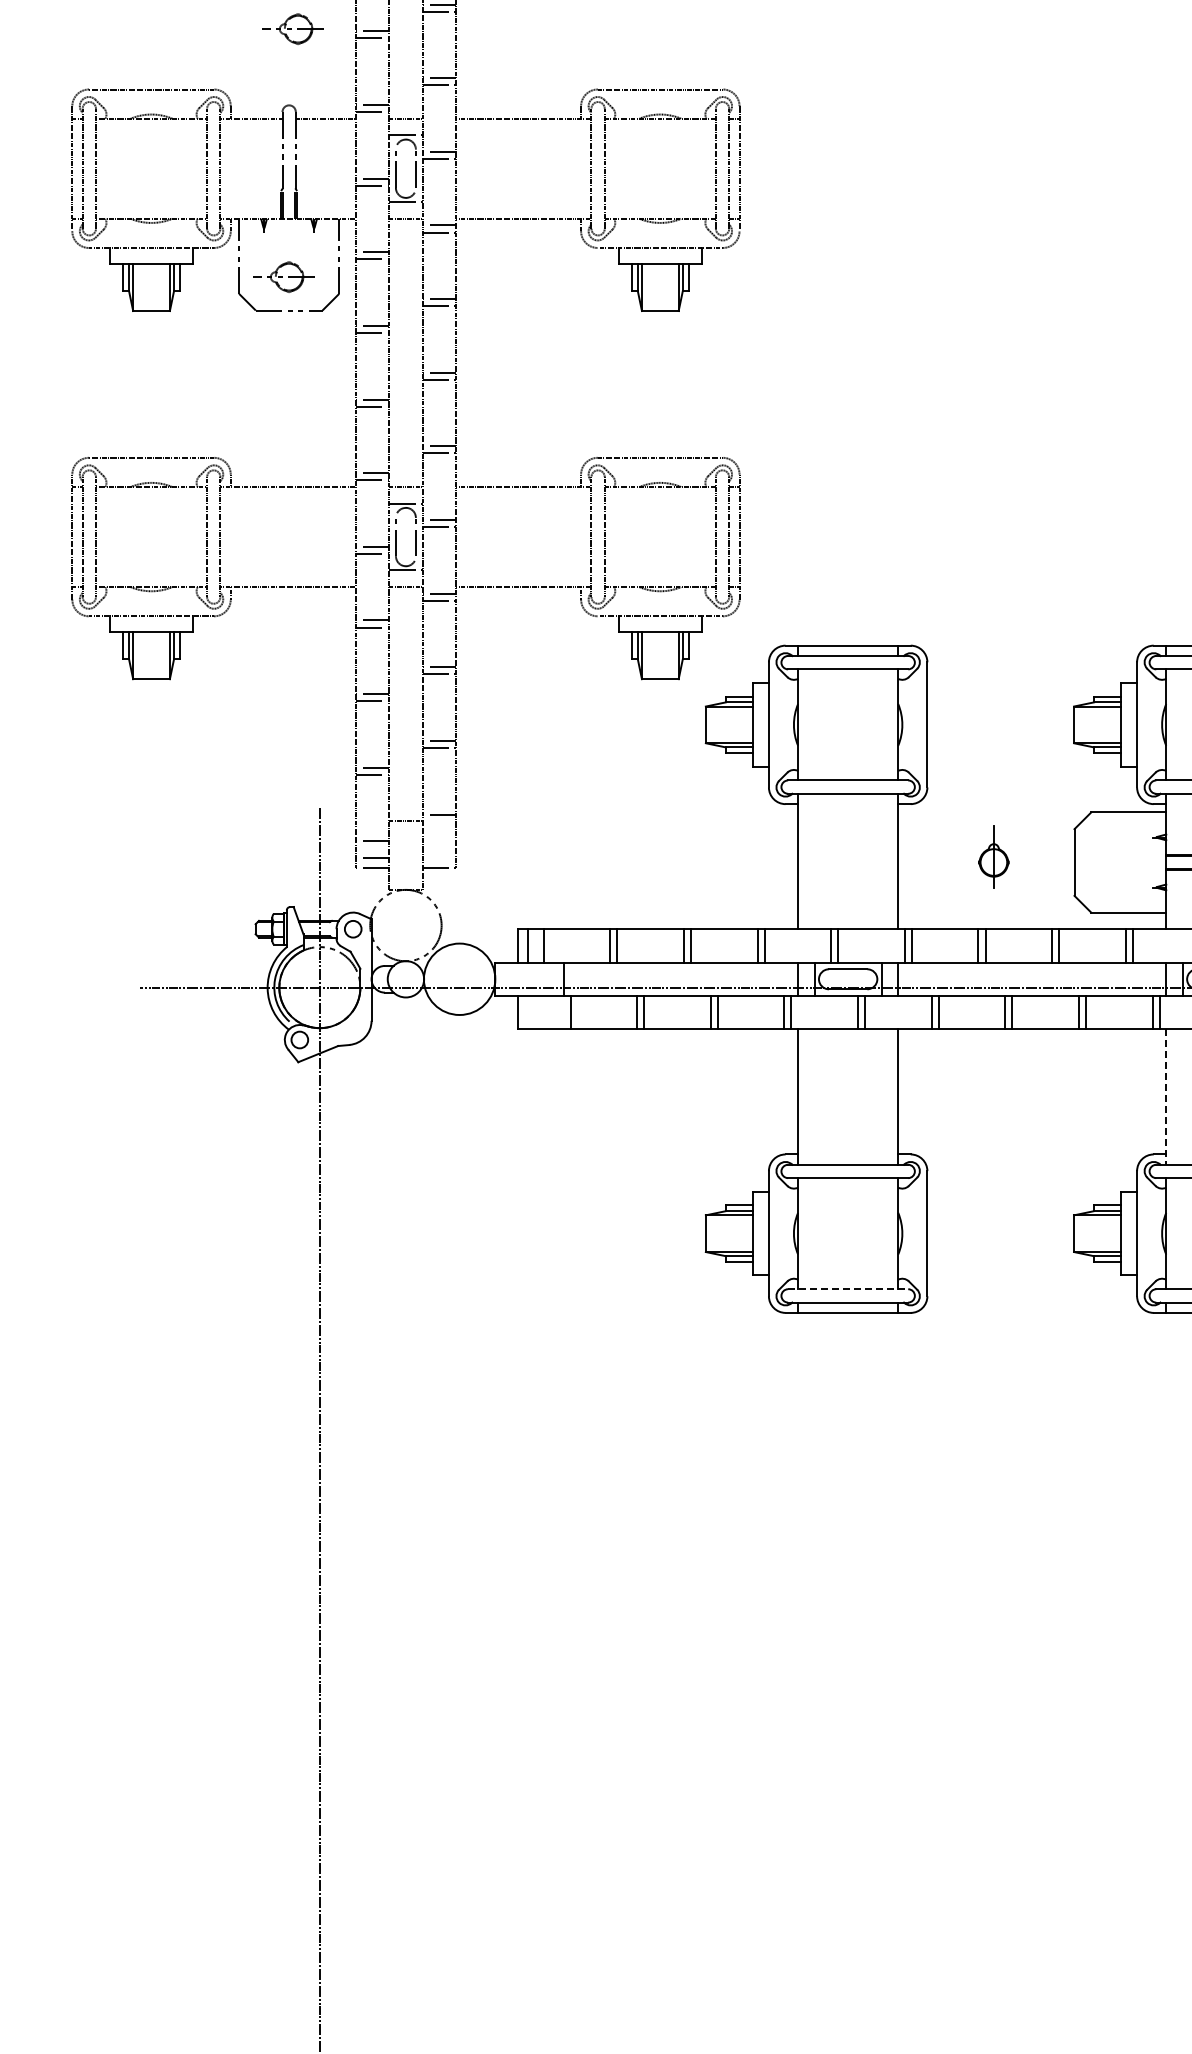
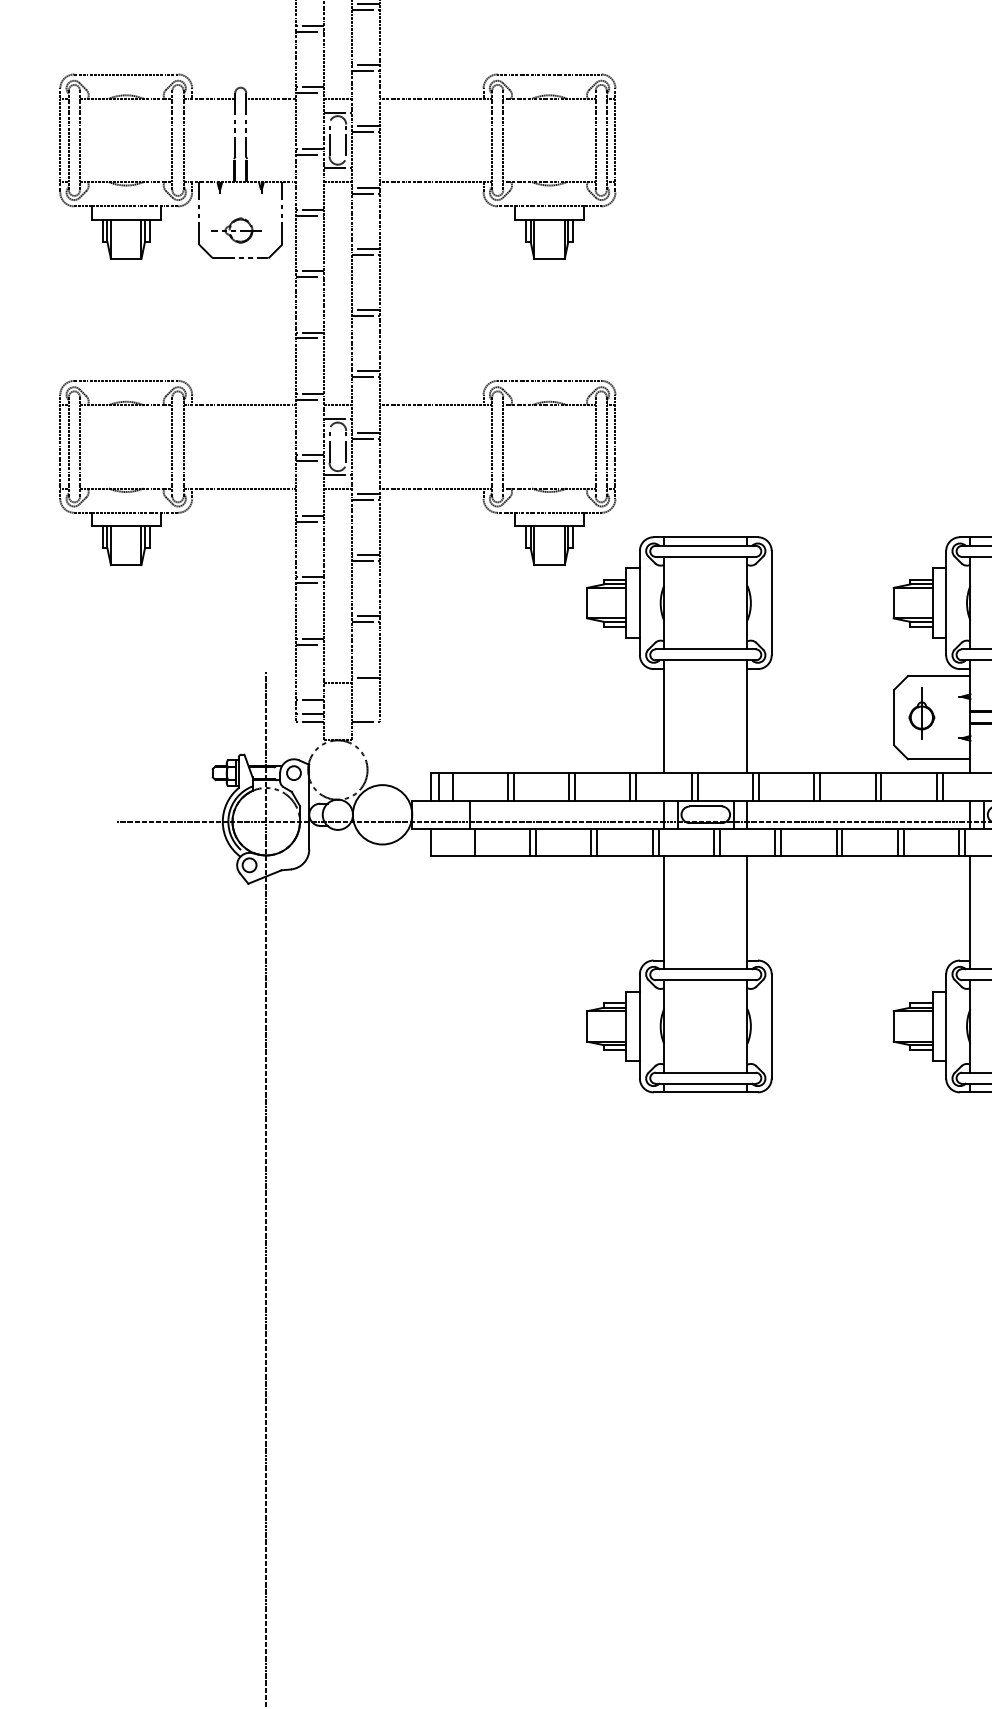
part: (292, 28) -> (243, 23), removed
part: (993, 856) -> (921, 712), moved
line: (1166, 1097) -> (970, 913), dashed -> solid
line: (848, 1289) -> (706, 1072), dashed -> solid

